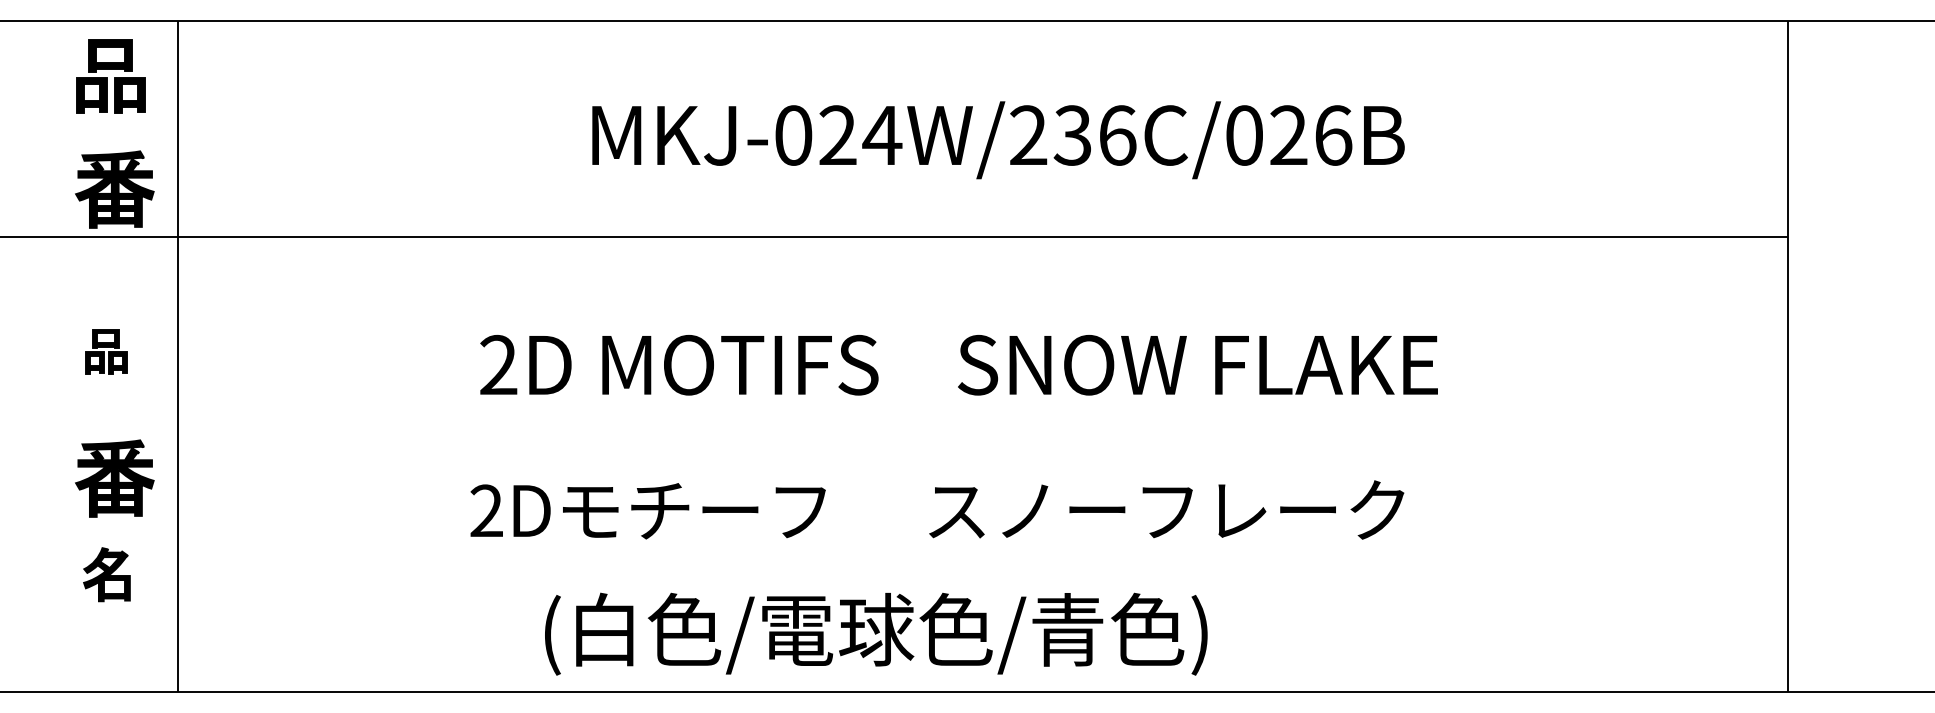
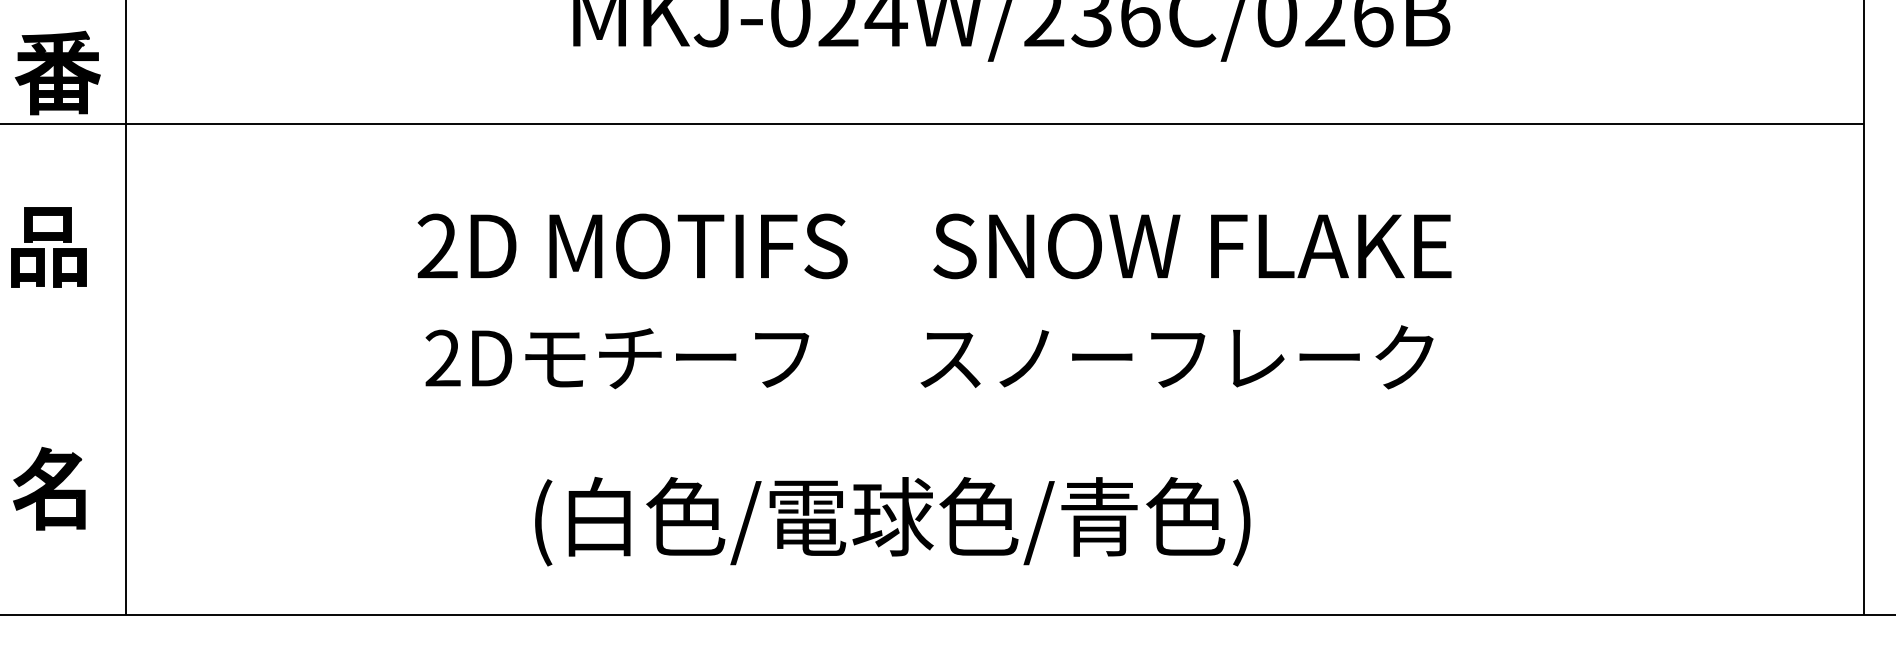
part: (105, 351) -> (47, 247), size x1.67
text: (958, 365) -> (933, 246), moved
part: (114, 478) -> (57, 384), removed
text: (937, 509) -> (929, 356), moved
part: (106, 574) -> (48, 488), size x1.43
text: (876, 633) -> (892, 520), moved

